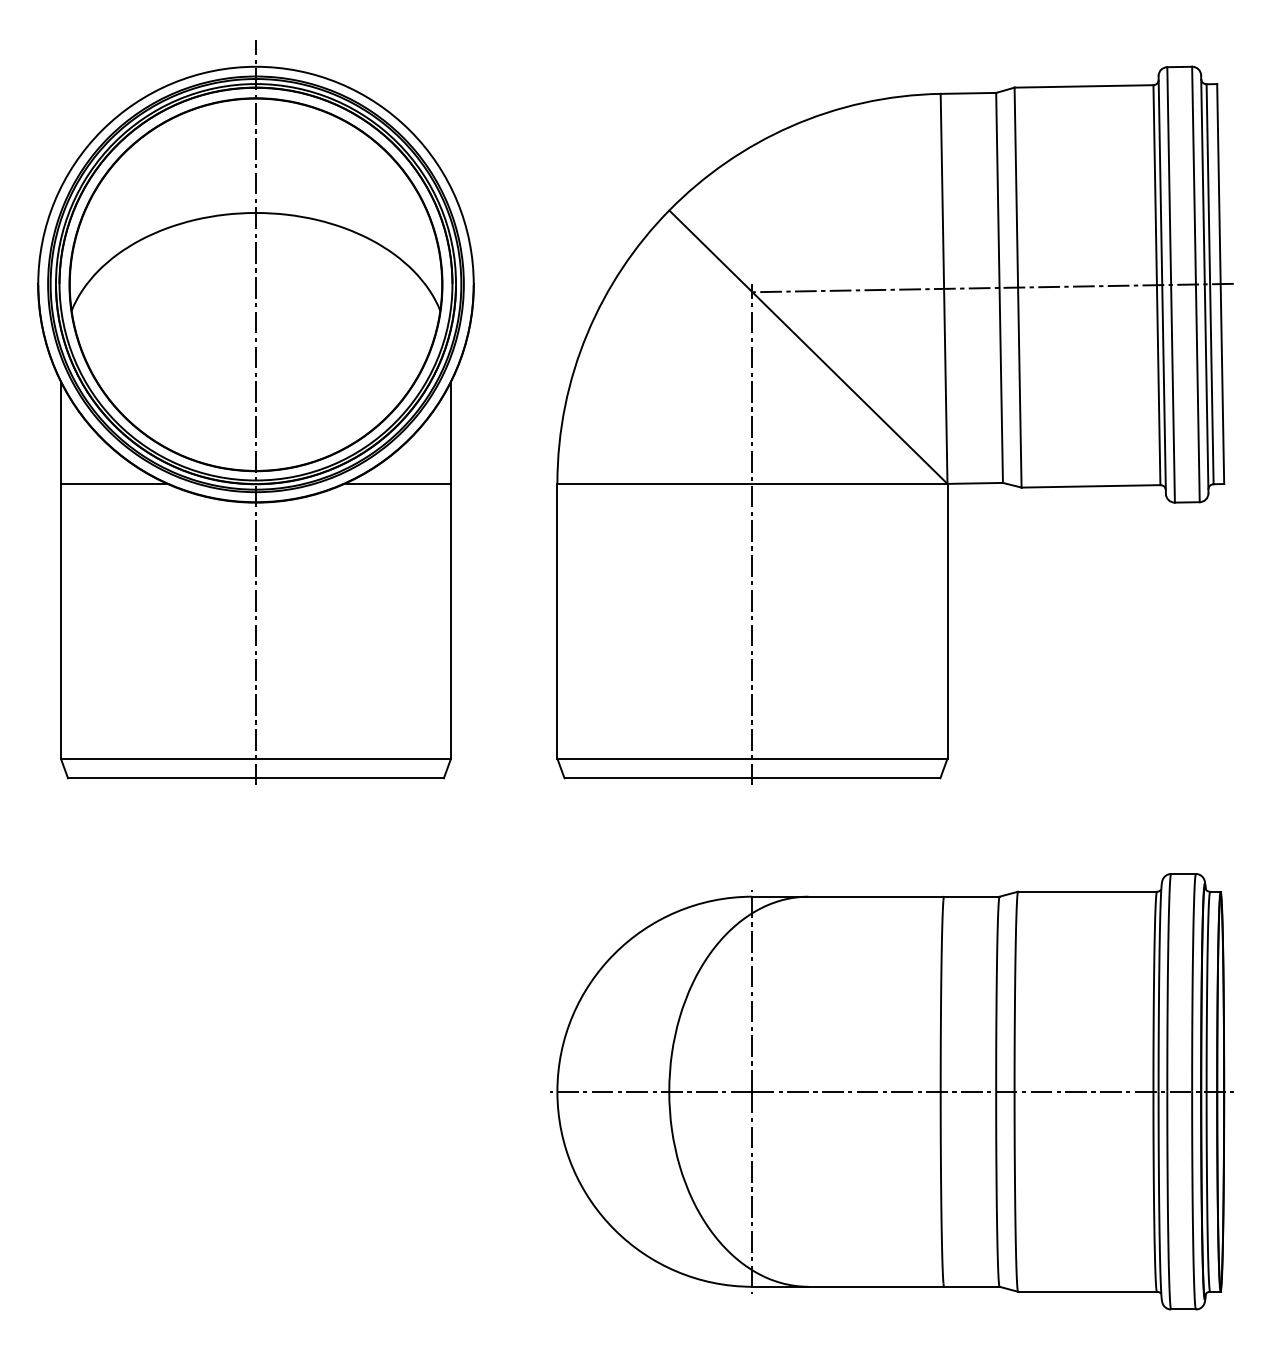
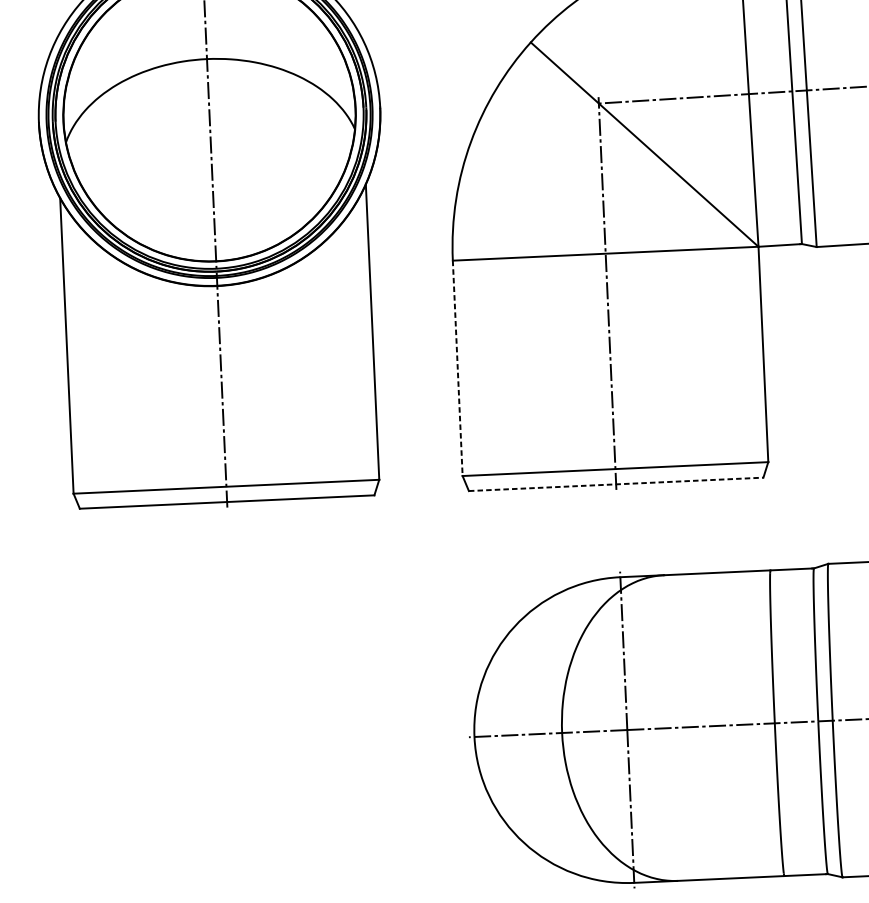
line: (113, 483) -> (104, 276), removed
line: (397, 483) -> (327, 266), removed
line: (557, 621) -> (457, 368), solid -> dashed
line: (752, 778) -> (616, 484), solid -> dashed

